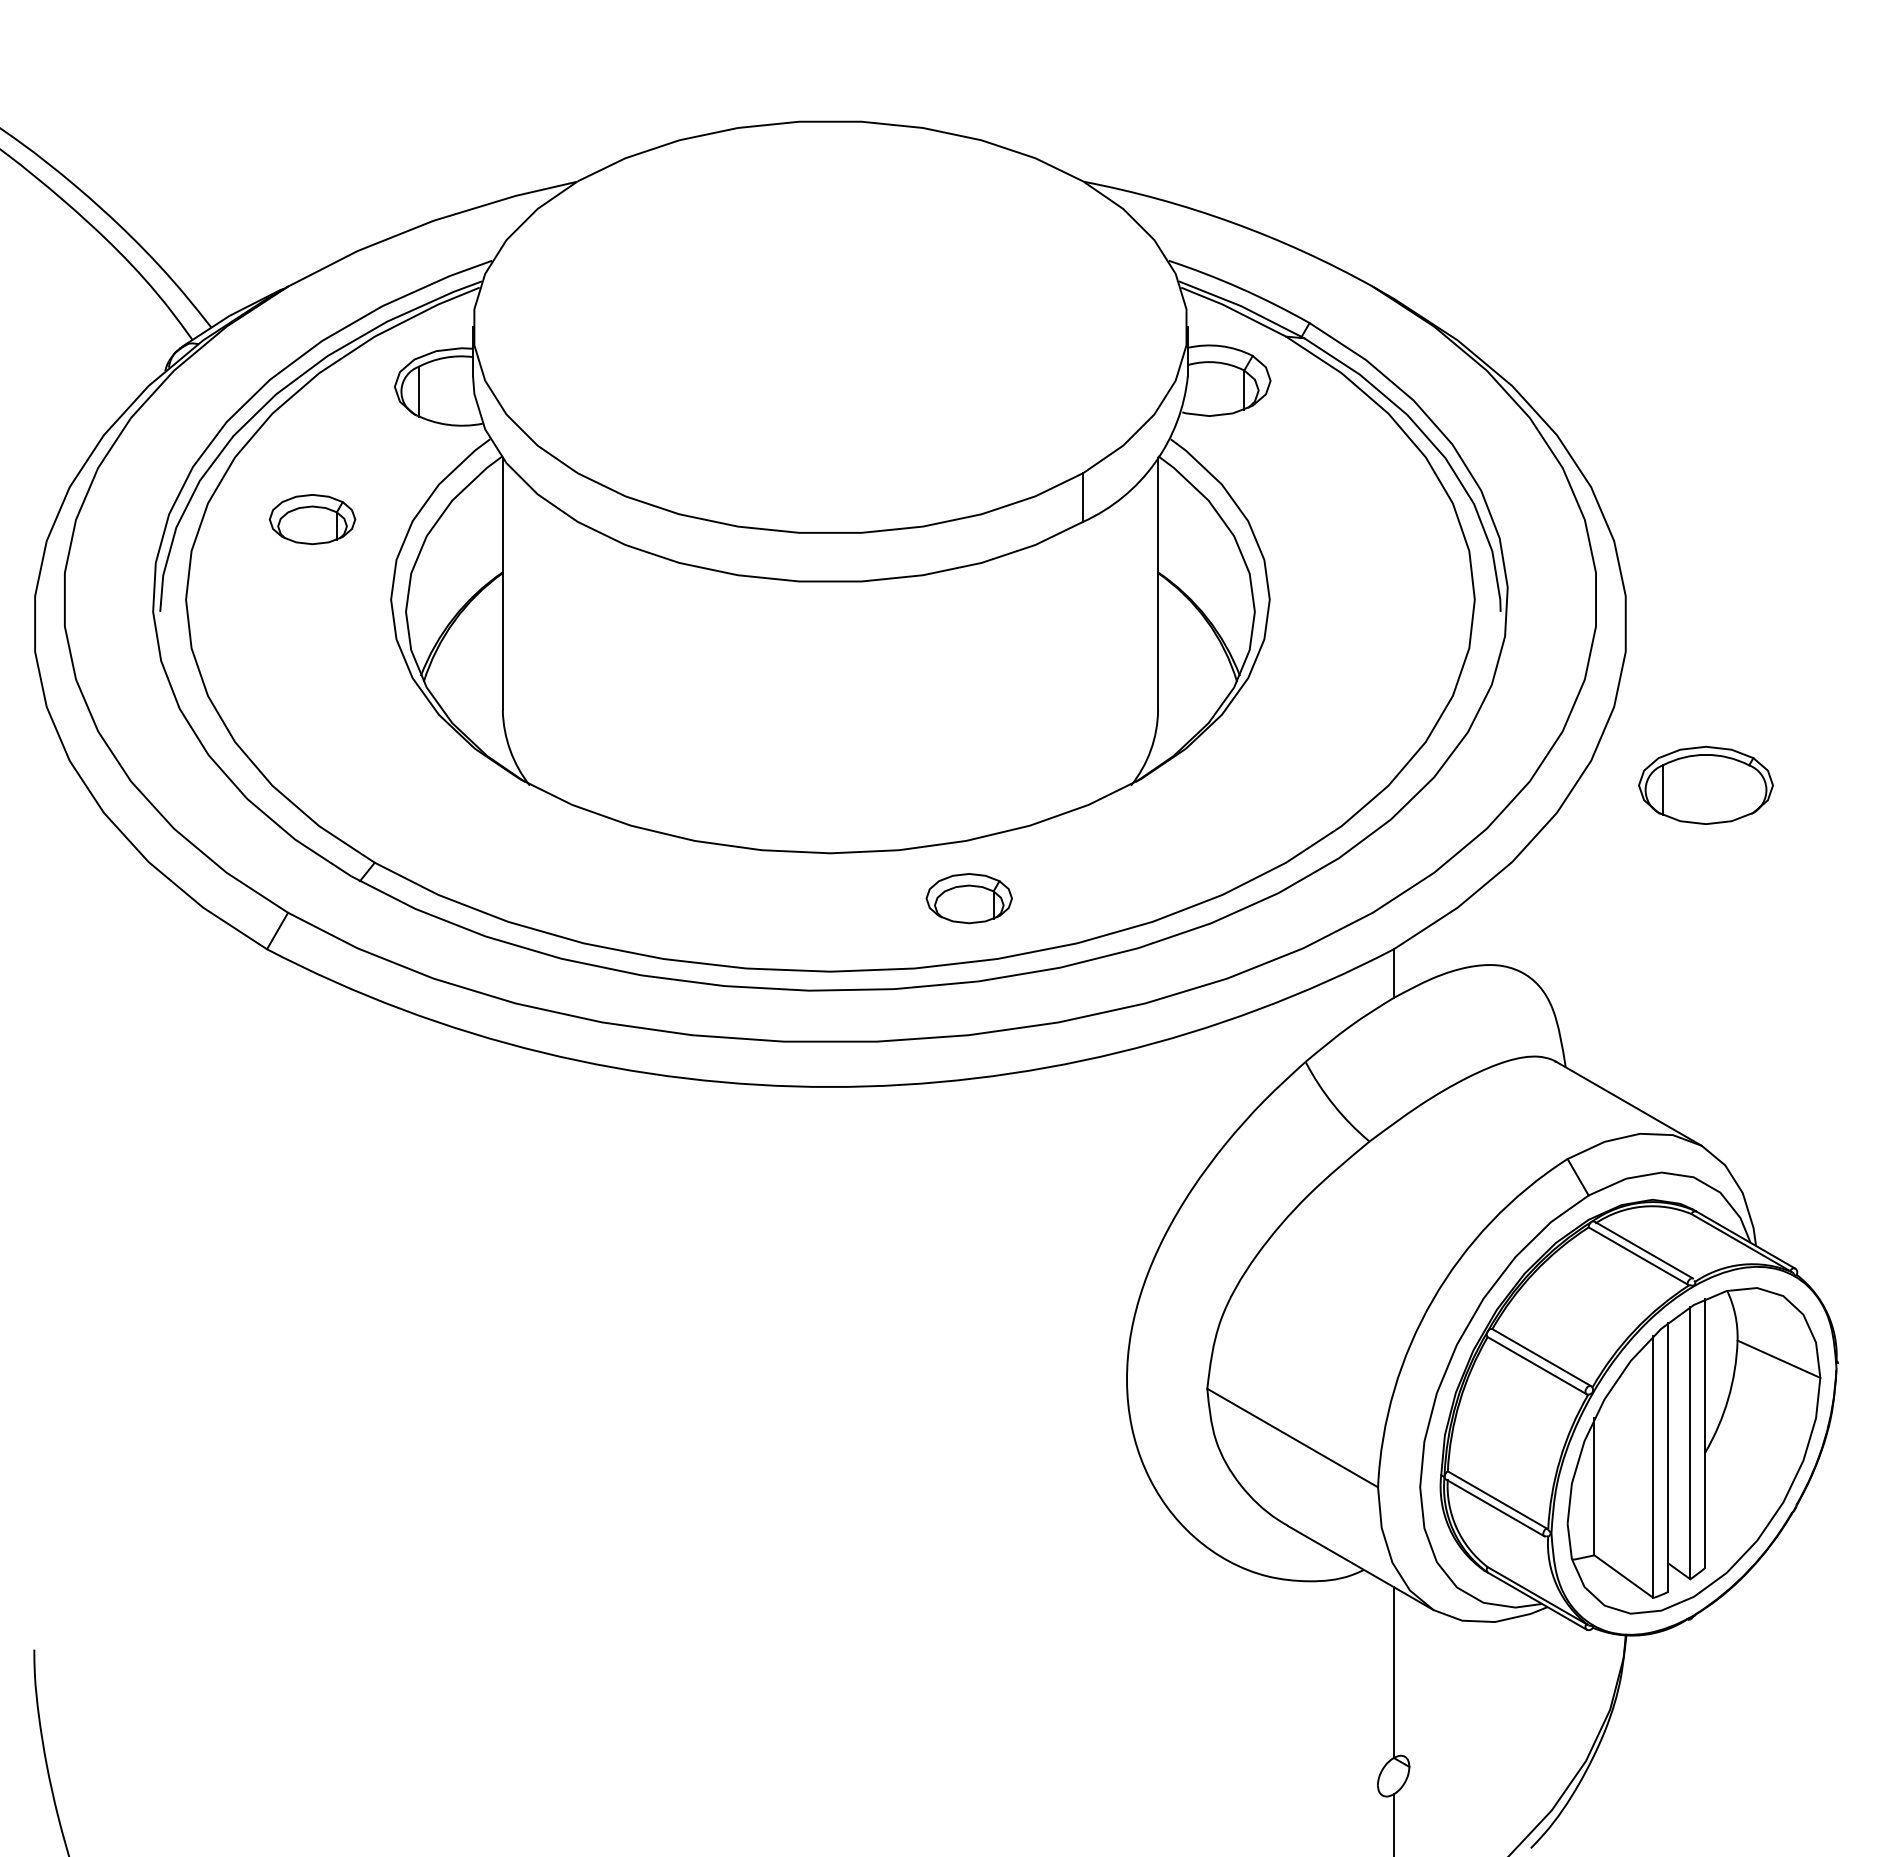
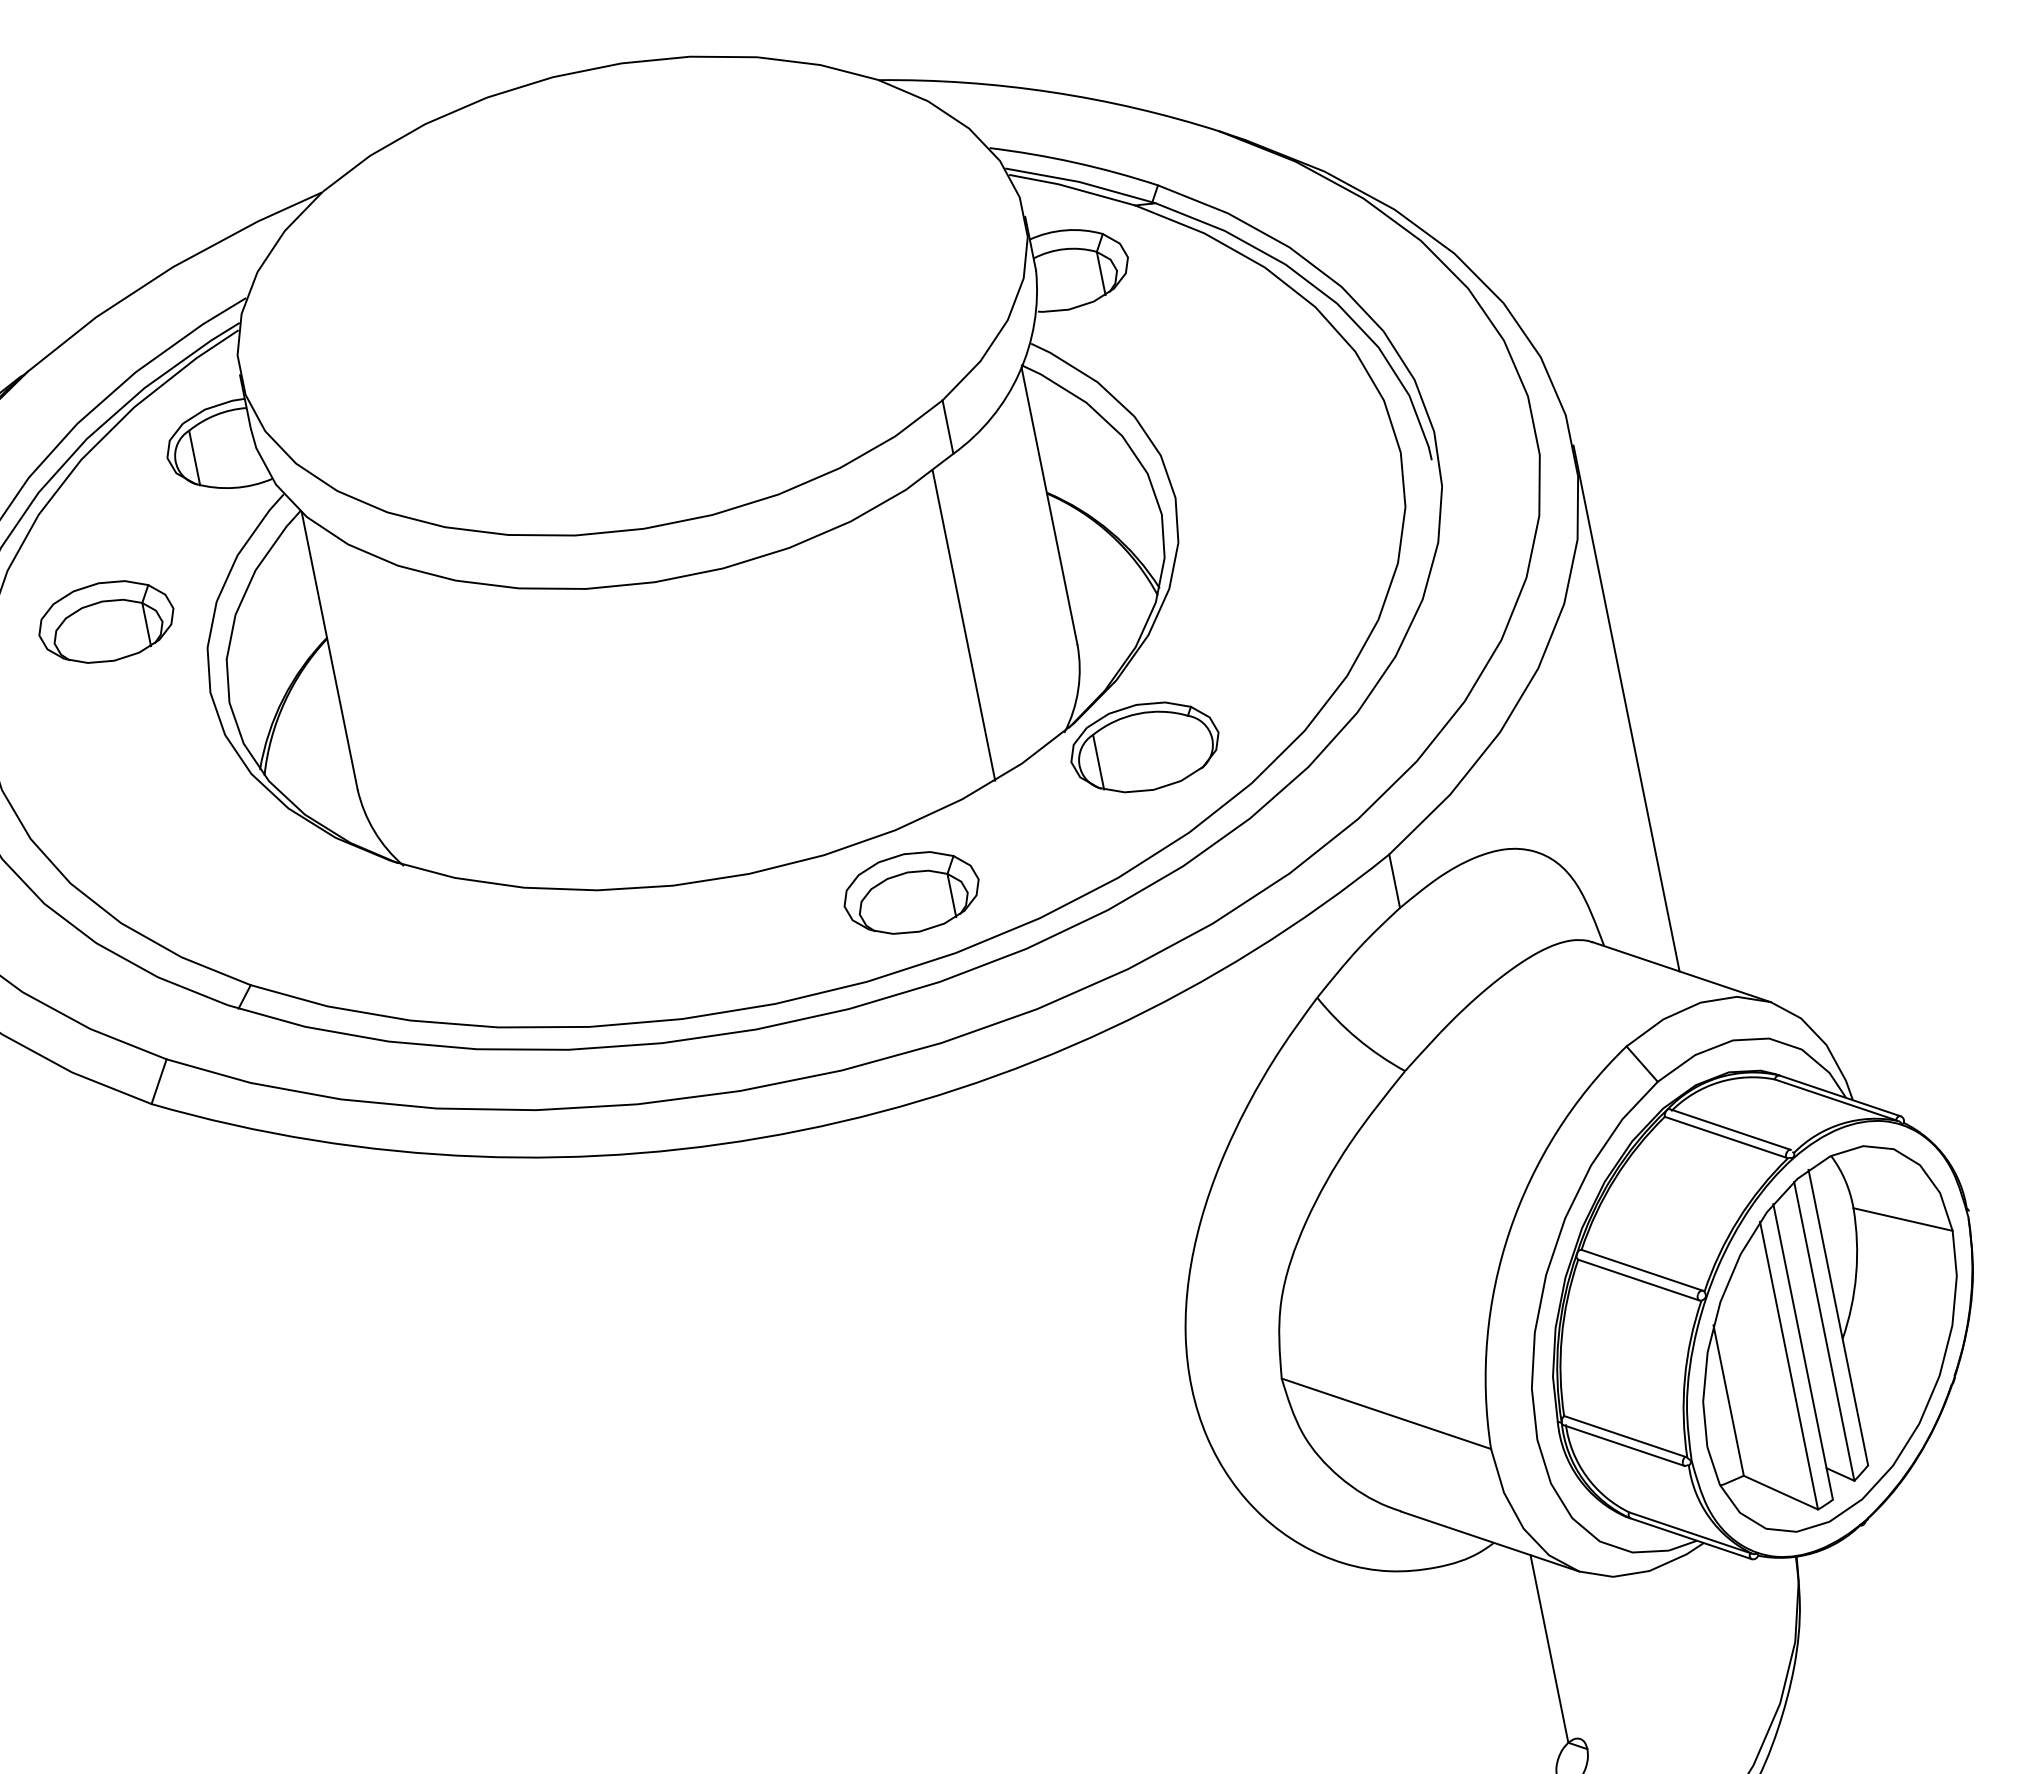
part: (312, 519) -> (106, 621), size x1.43
line: (1062, 674) -> (964, 626), added
part: (1705, 784) -> (1144, 746), moved
line: (1627, 863) -> (1626, 708), added
part: (969, 898) -> (911, 892), size x1.43

